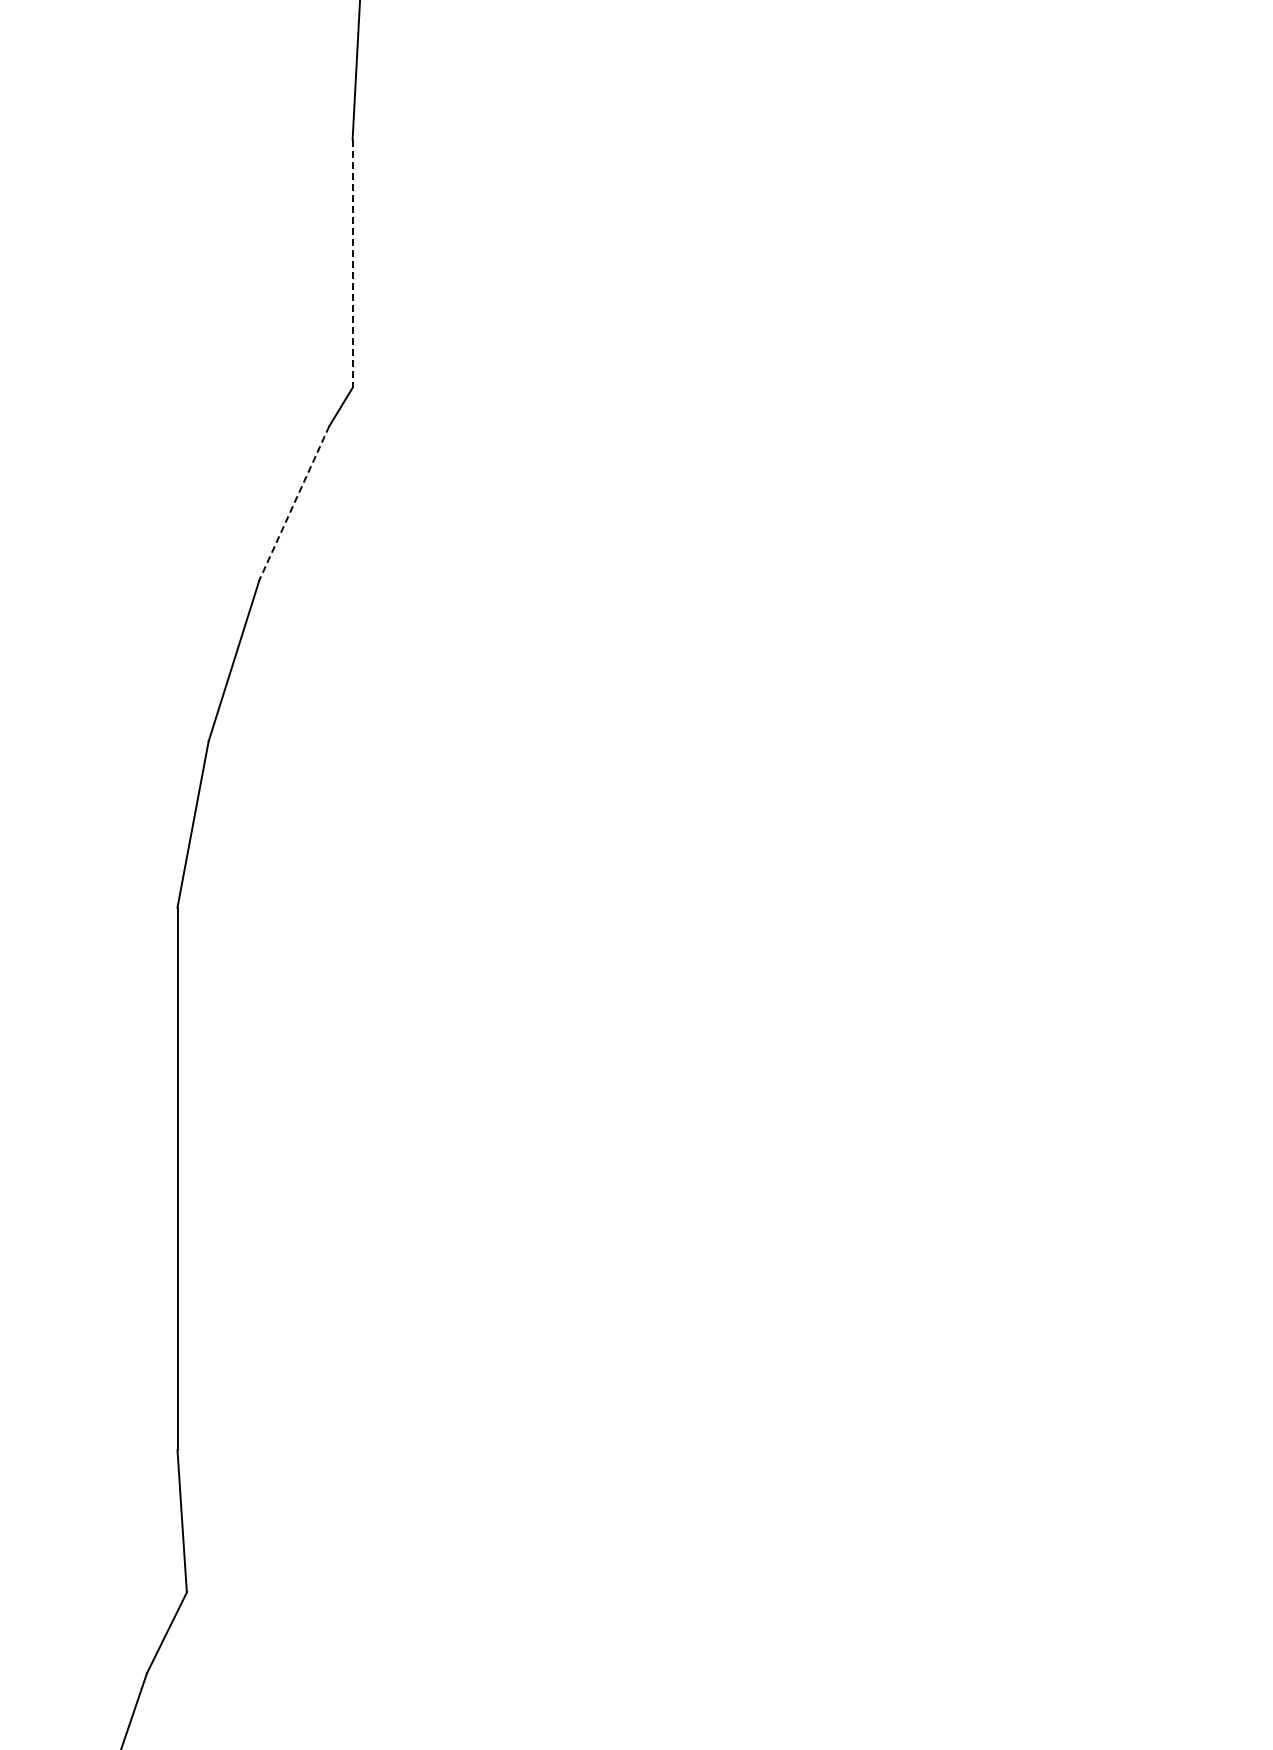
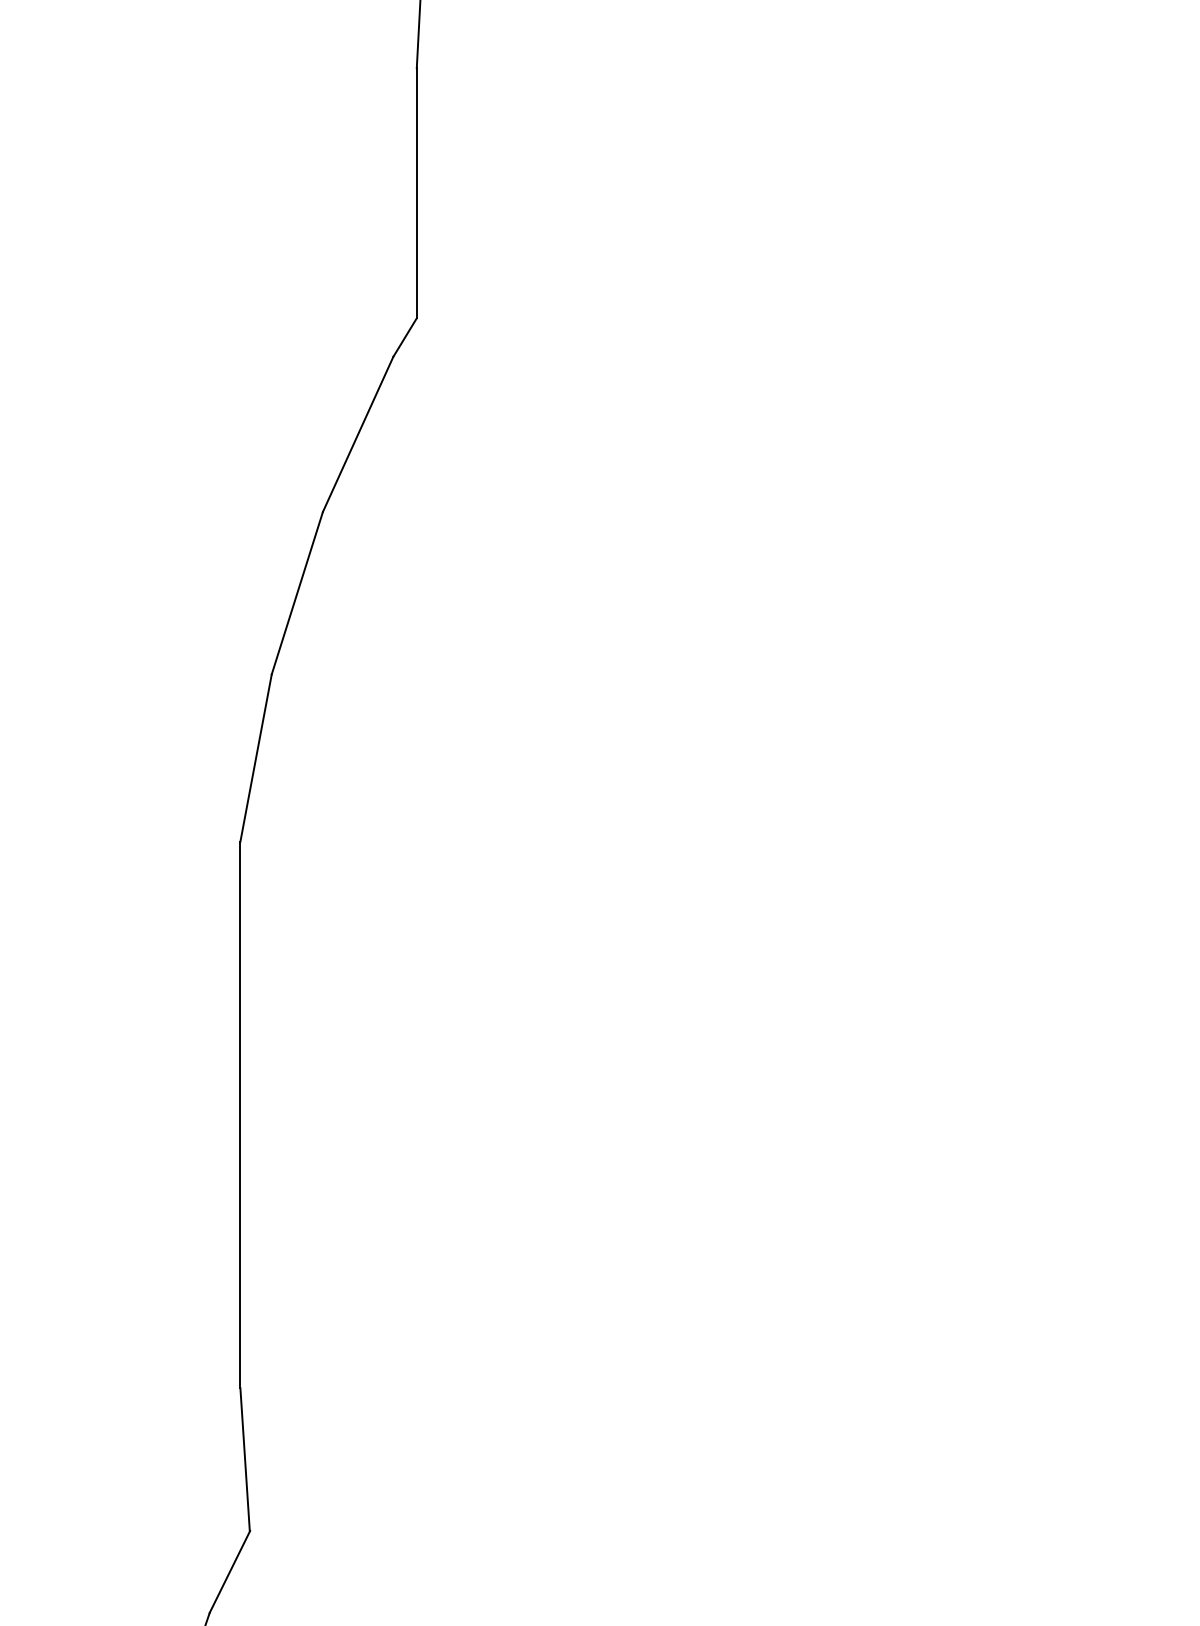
line: (352, 264) -> (416, 194), dashed -> solid
line: (294, 503) -> (358, 434), dashed -> solid

